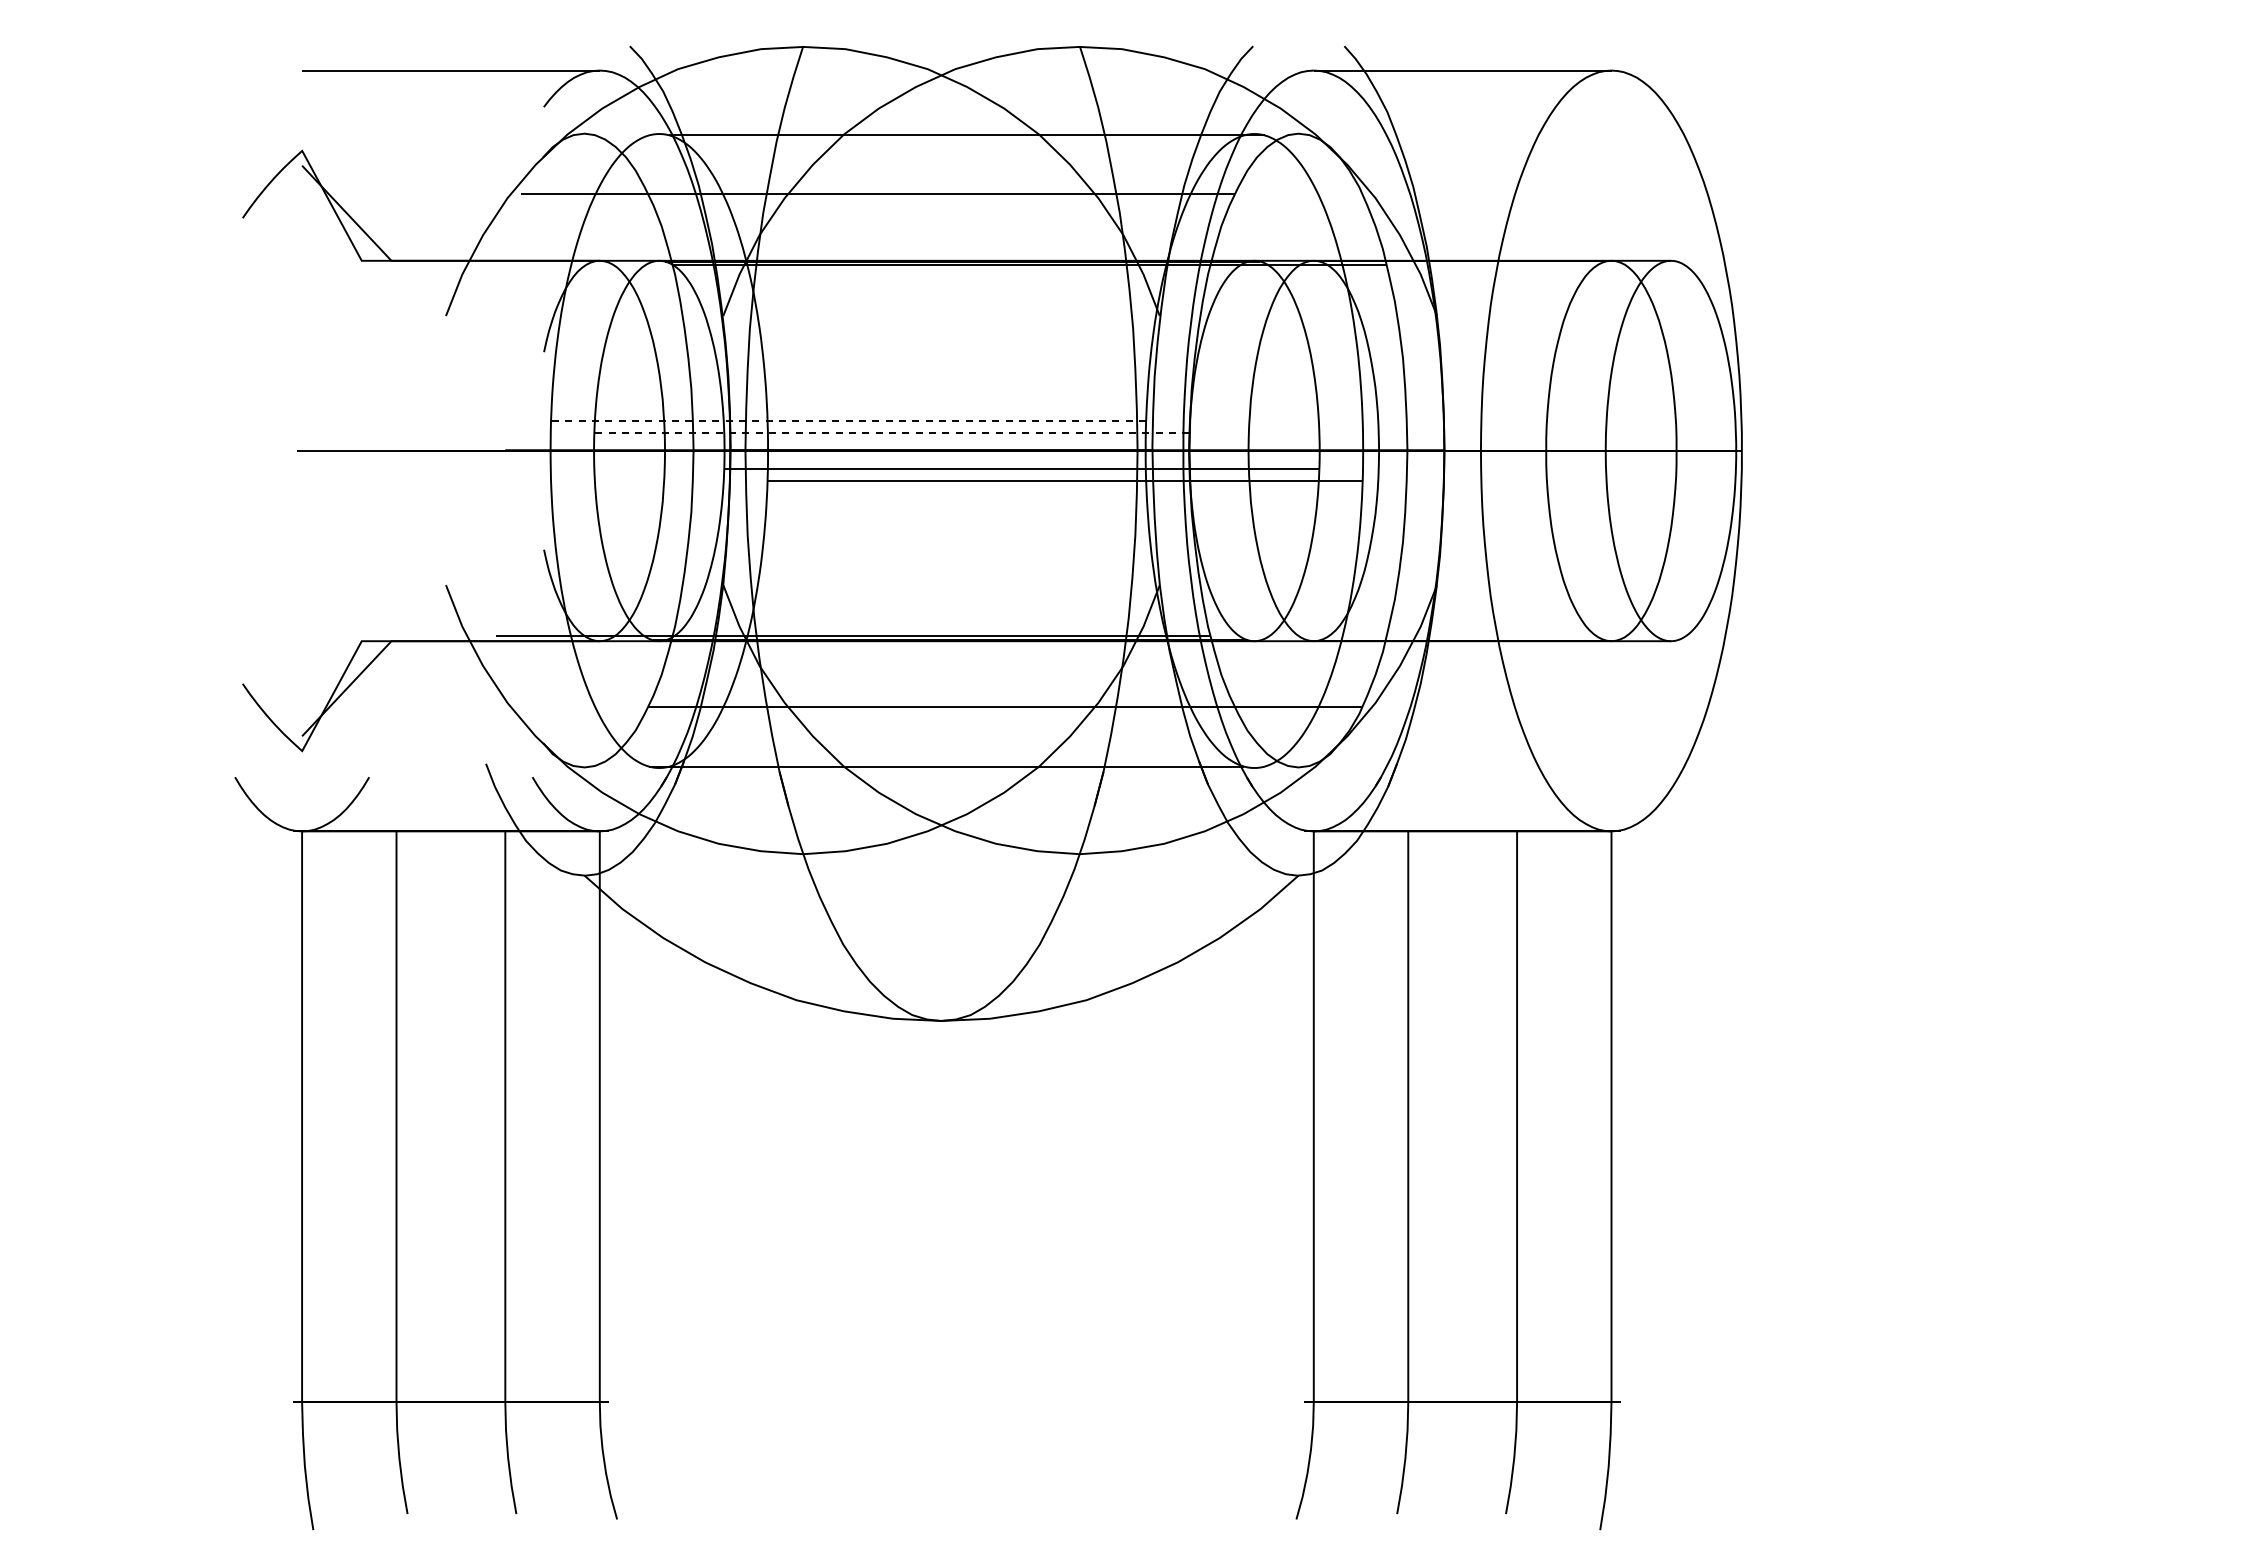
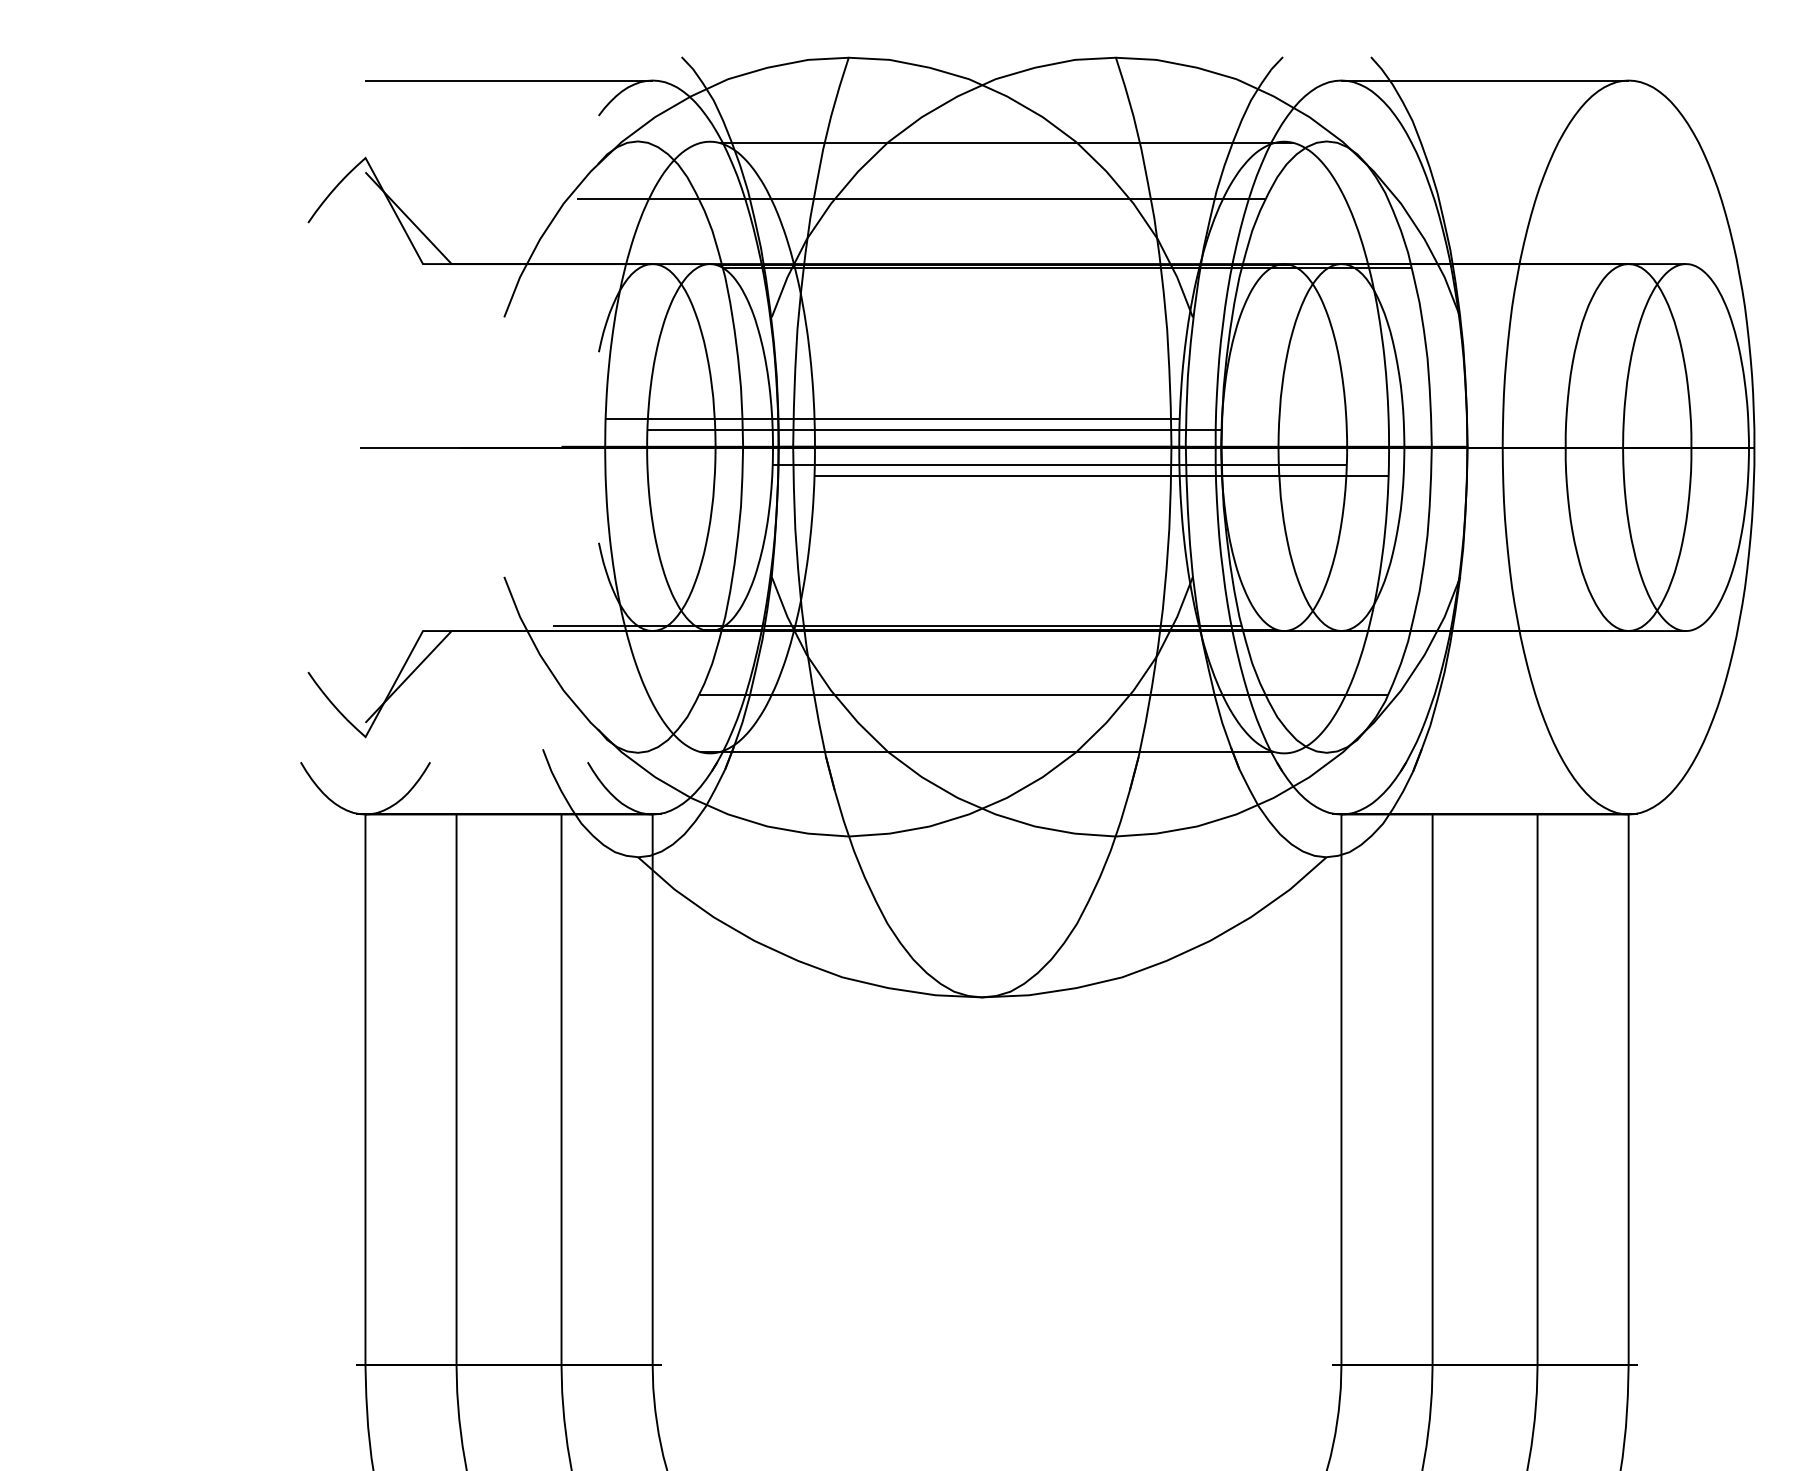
line: (848, 421) -> (892, 419), dashed -> solid
line: (891, 433) -> (934, 430), dashed -> solid

